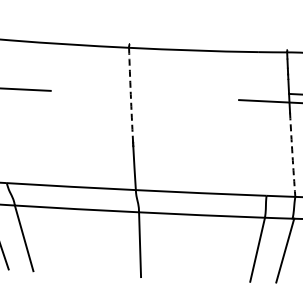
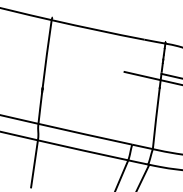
arc: (130, 94) -> (46, 54), dashed -> solid
arc: (292, 155) -> (156, 118), dashed -> solid

